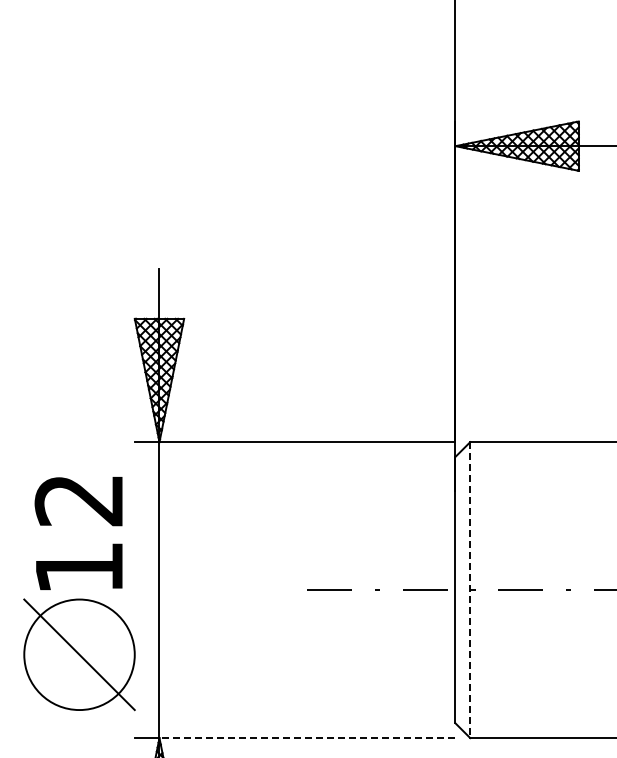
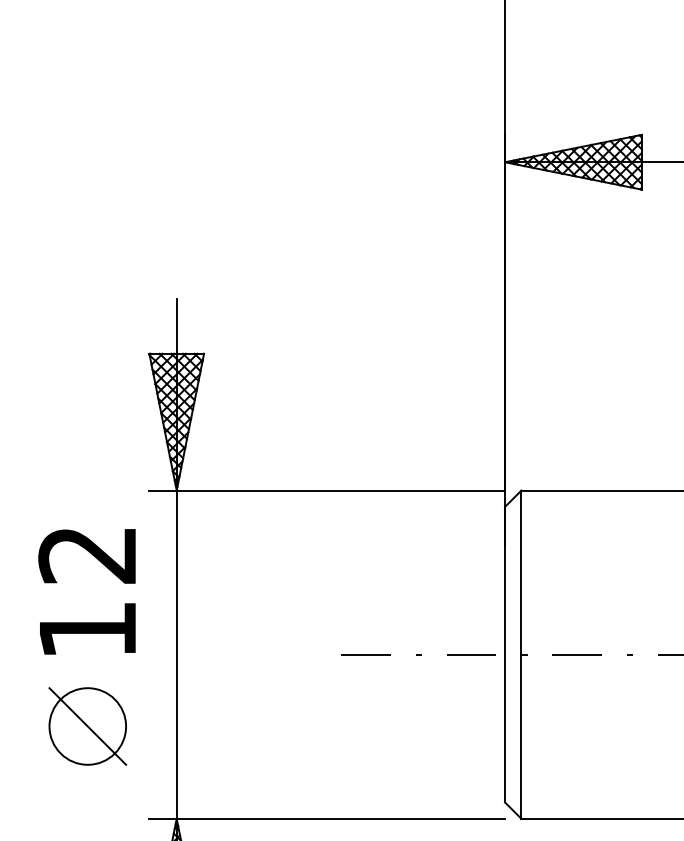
line: (470, 590) -> (521, 655), dashed -> solid
part: (78, 654) -> (86, 726), size x0.62
line: (307, 738) -> (340, 819), dashed -> solid

